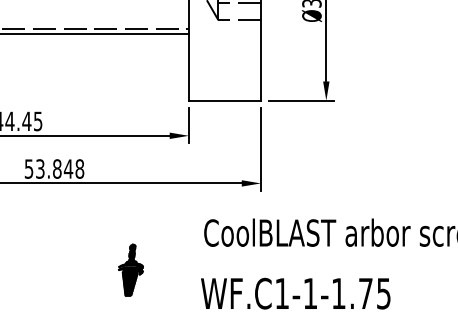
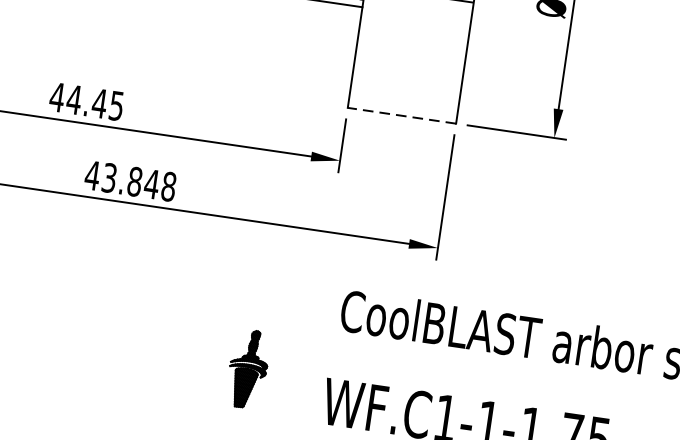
line: (224, 100) -> (401, 115), solid -> dashed
text: (28, 168) -> (91, 174), 53.848 -> 43.848
part: (130, 269) -> (247, 367), moved

